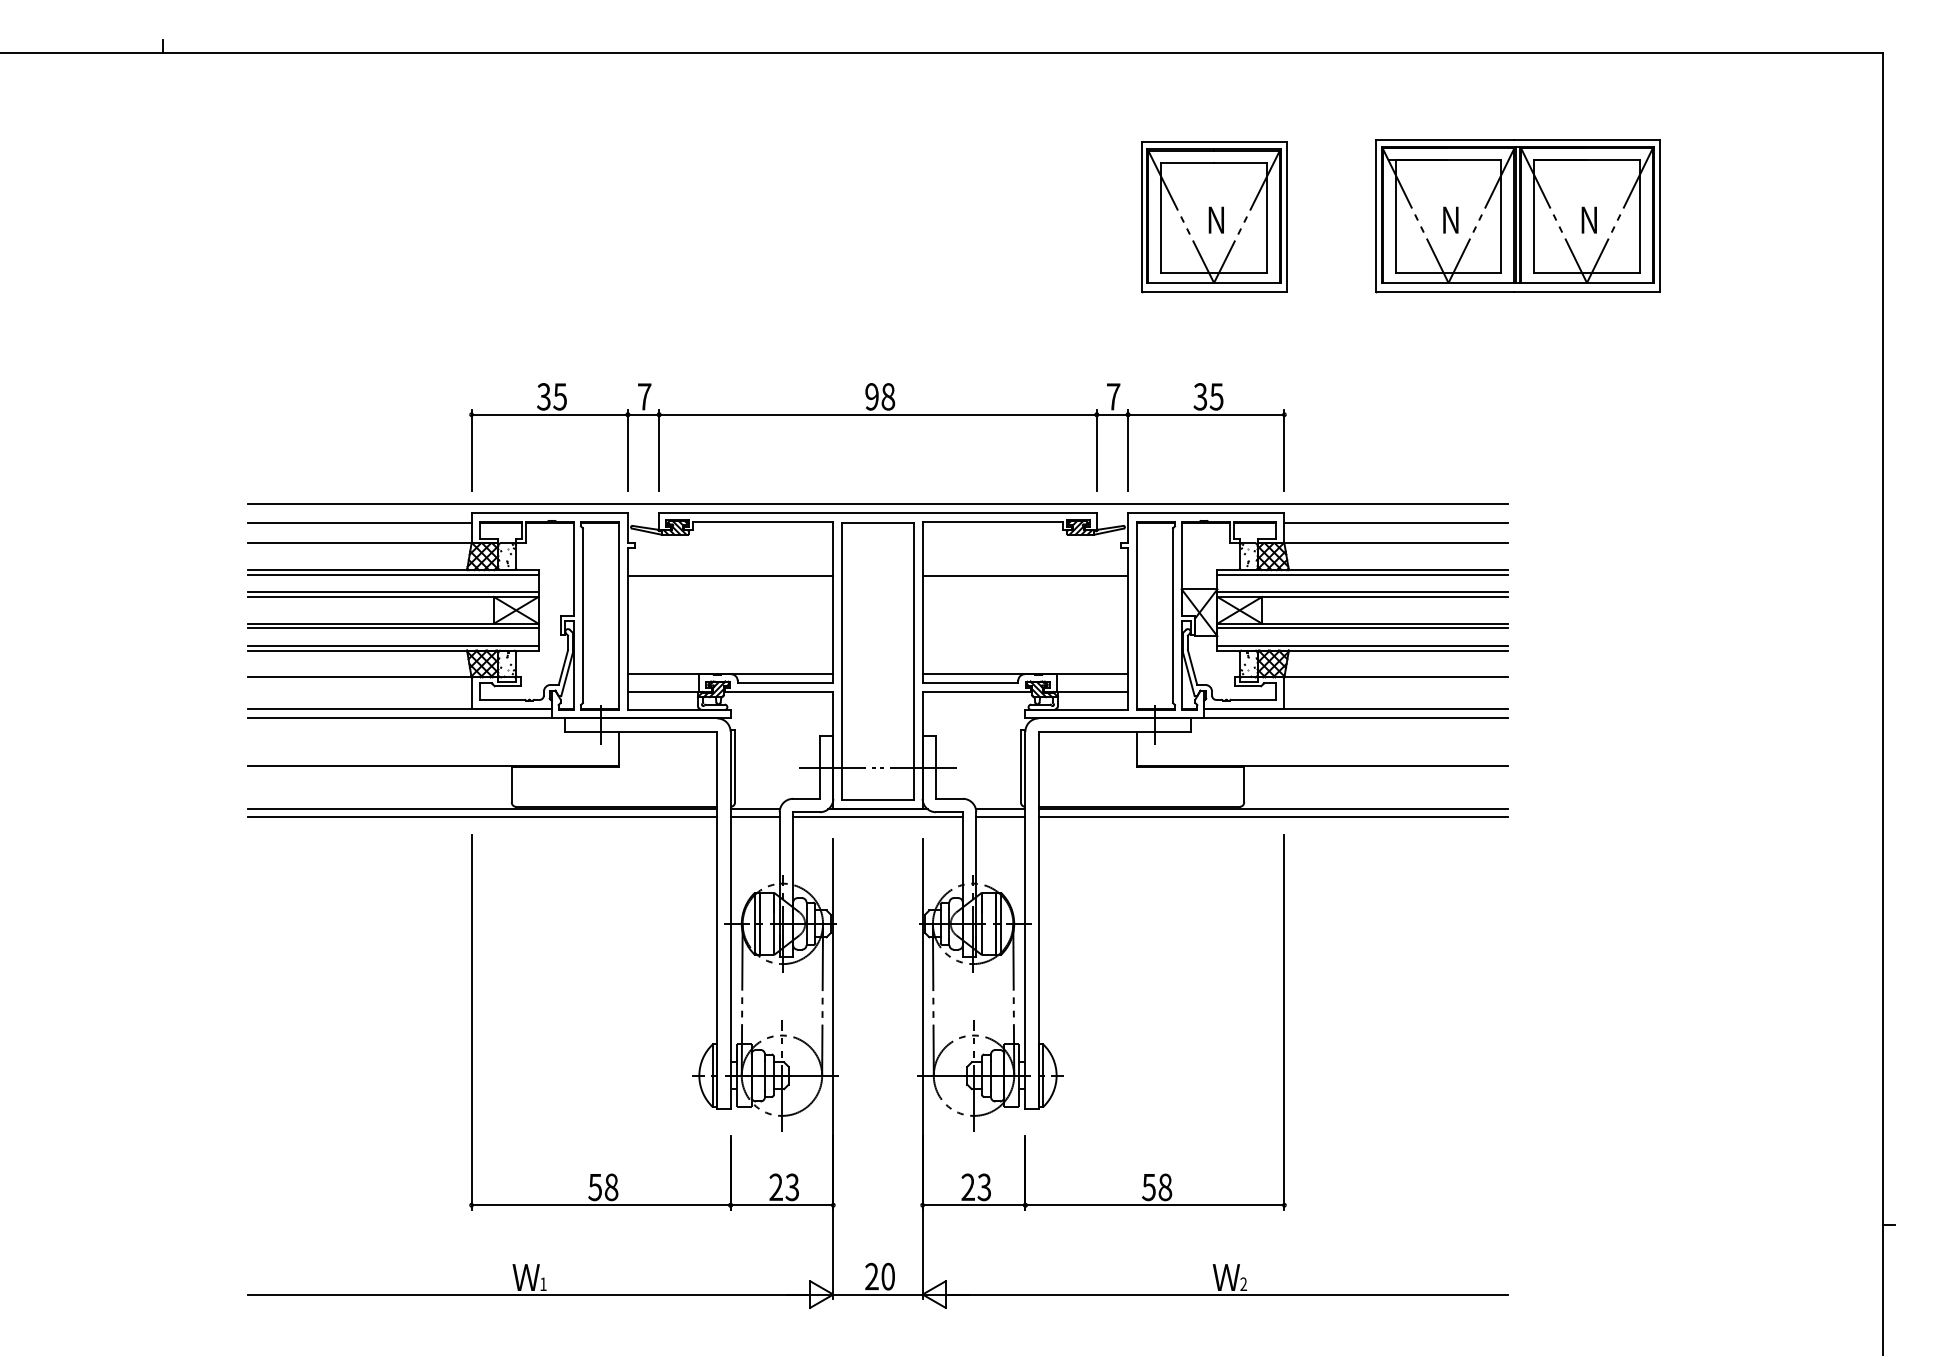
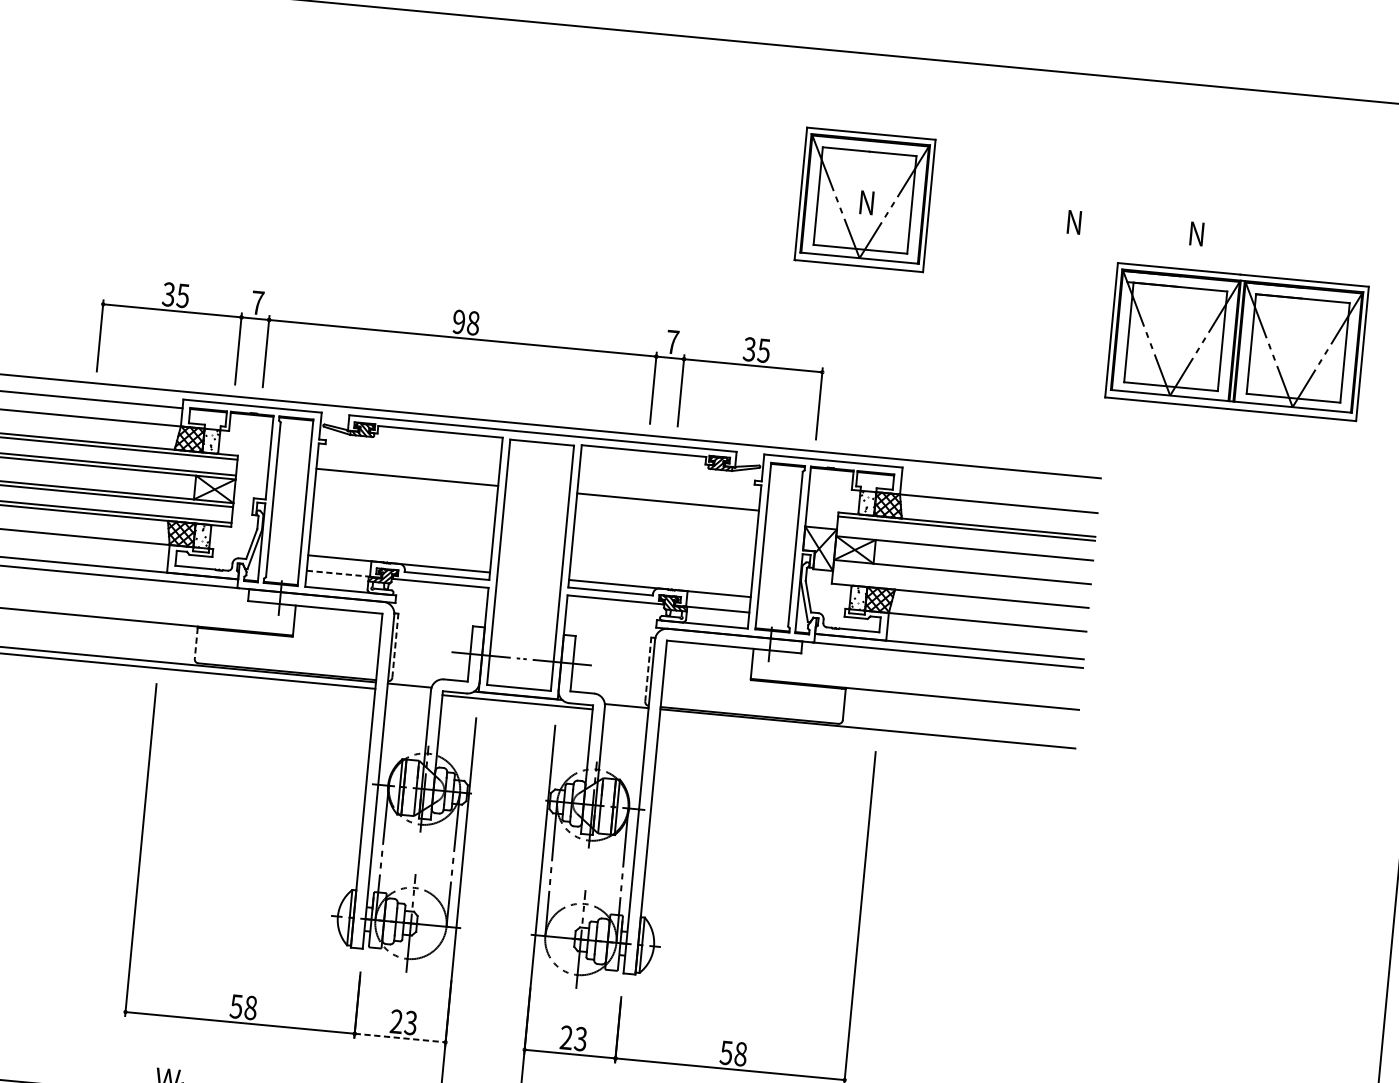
part: (1517, 216) -> (1236, 342), moved
part: (877, 415) -> (462, 338), moved
line: (1395, 522) -> (1000, 485), removed
line: (1362, 592) -> (965, 544), removed
line: (1362, 628) -> (962, 576), removed
line: (1362, 646) -> (960, 592), removed
line: (664, 691) -> (339, 573), solid -> dashed
line: (735, 765) -> (395, 645), solid -> dashed
line: (1020, 765) -> (647, 668), solid -> dashed
line: (511, 784) -> (196, 643), solid -> dashed
line: (754, 816) -> (408, 691), removed
line: (1000, 816) -> (626, 712), removed
line: (1272, 816) -> (866, 735), removed
line: (782, 1205) -> (400, 1038), solid -> dashed

